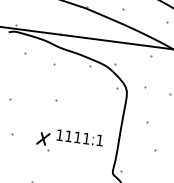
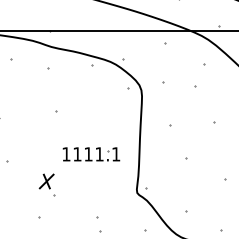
part: (42, 141) -> (46, 184), moved

